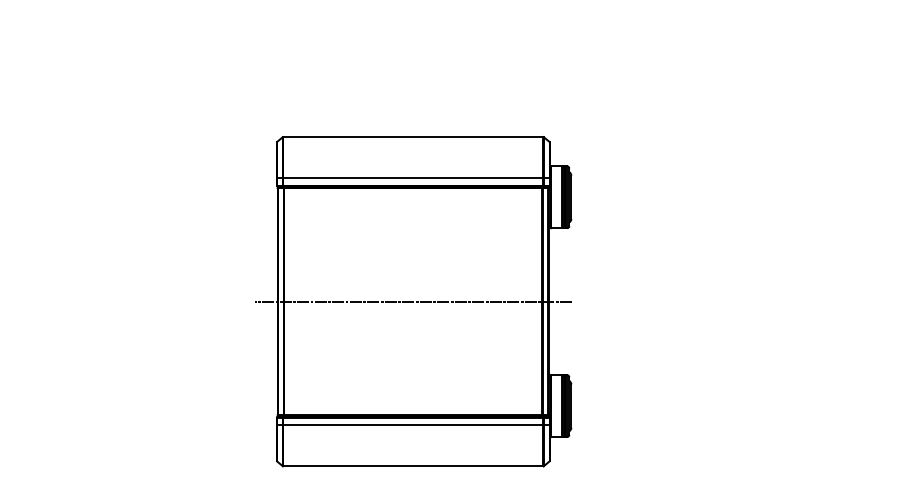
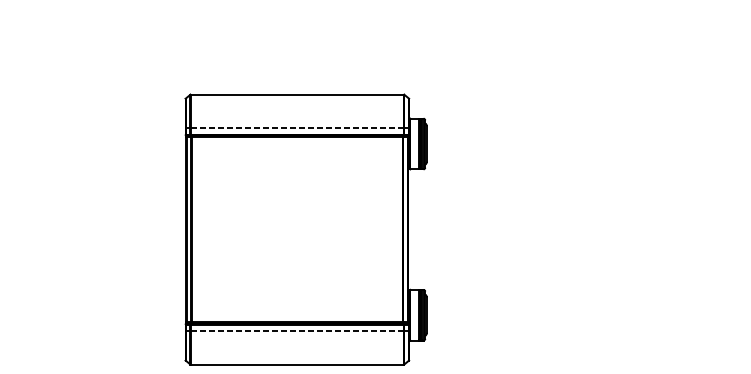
line: (413, 178) -> (297, 128), solid -> dashed
line: (412, 301) -> (296, 229), removed
line: (412, 425) -> (296, 331), solid -> dashed

